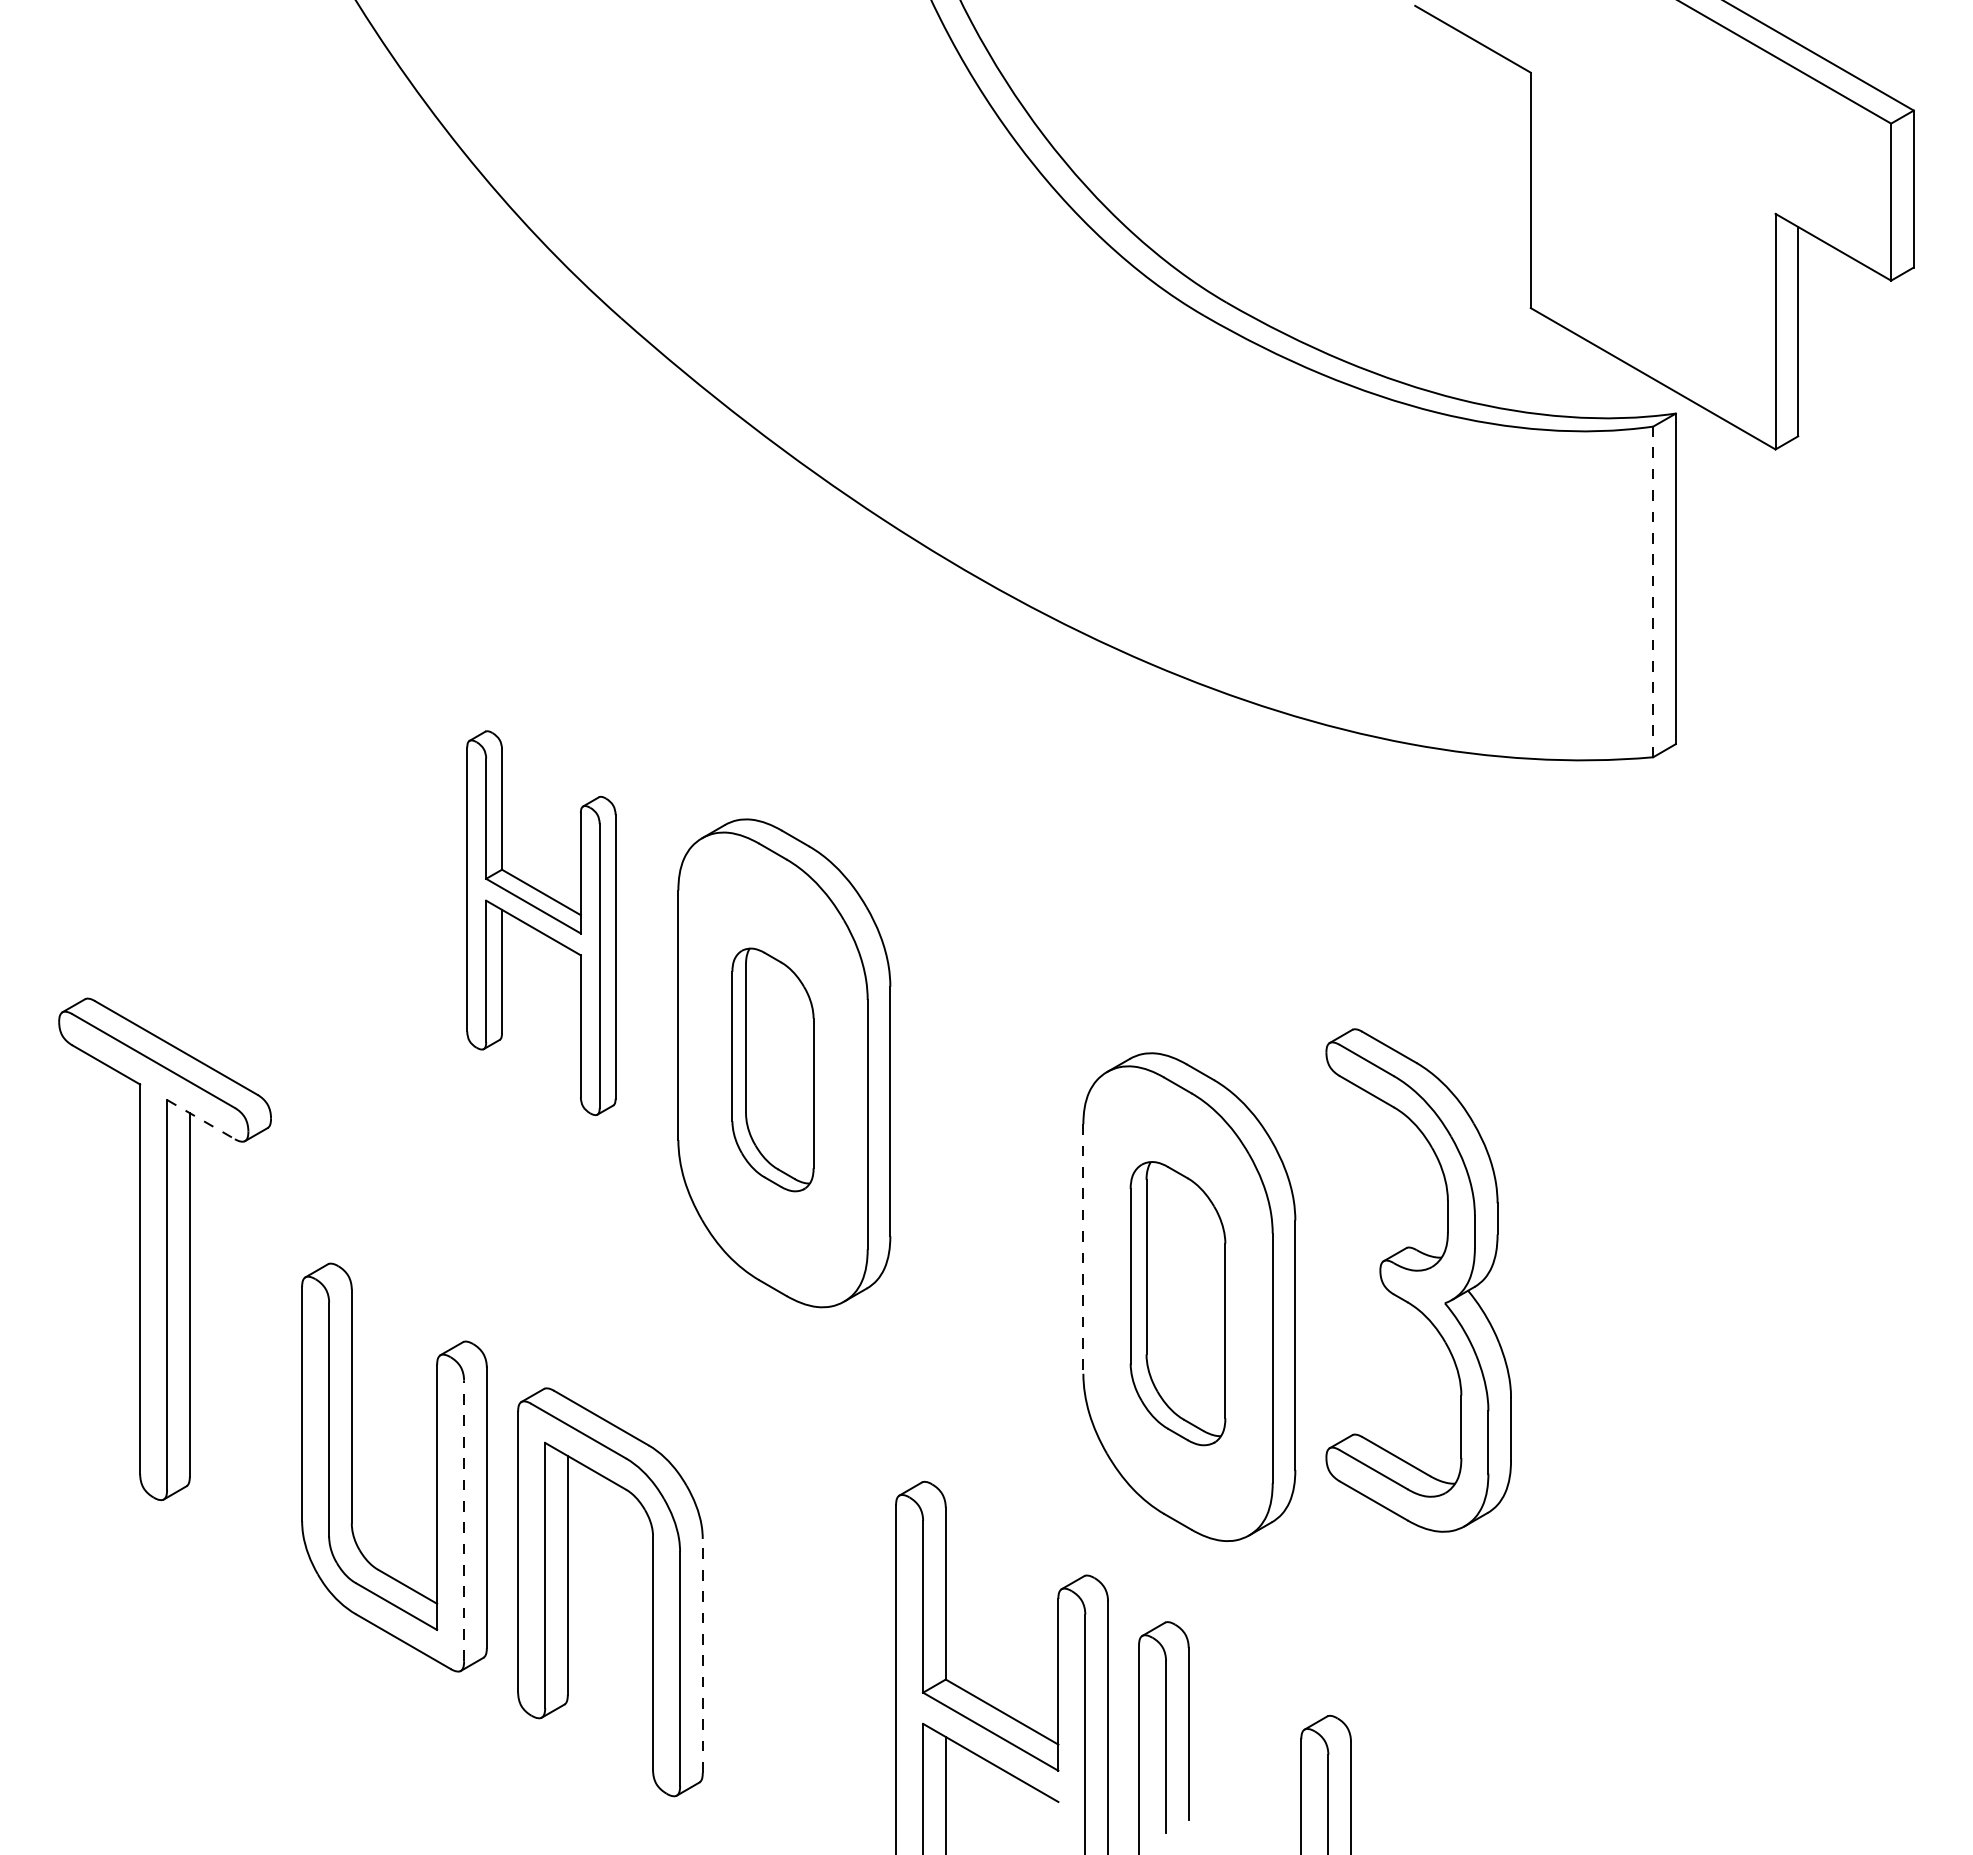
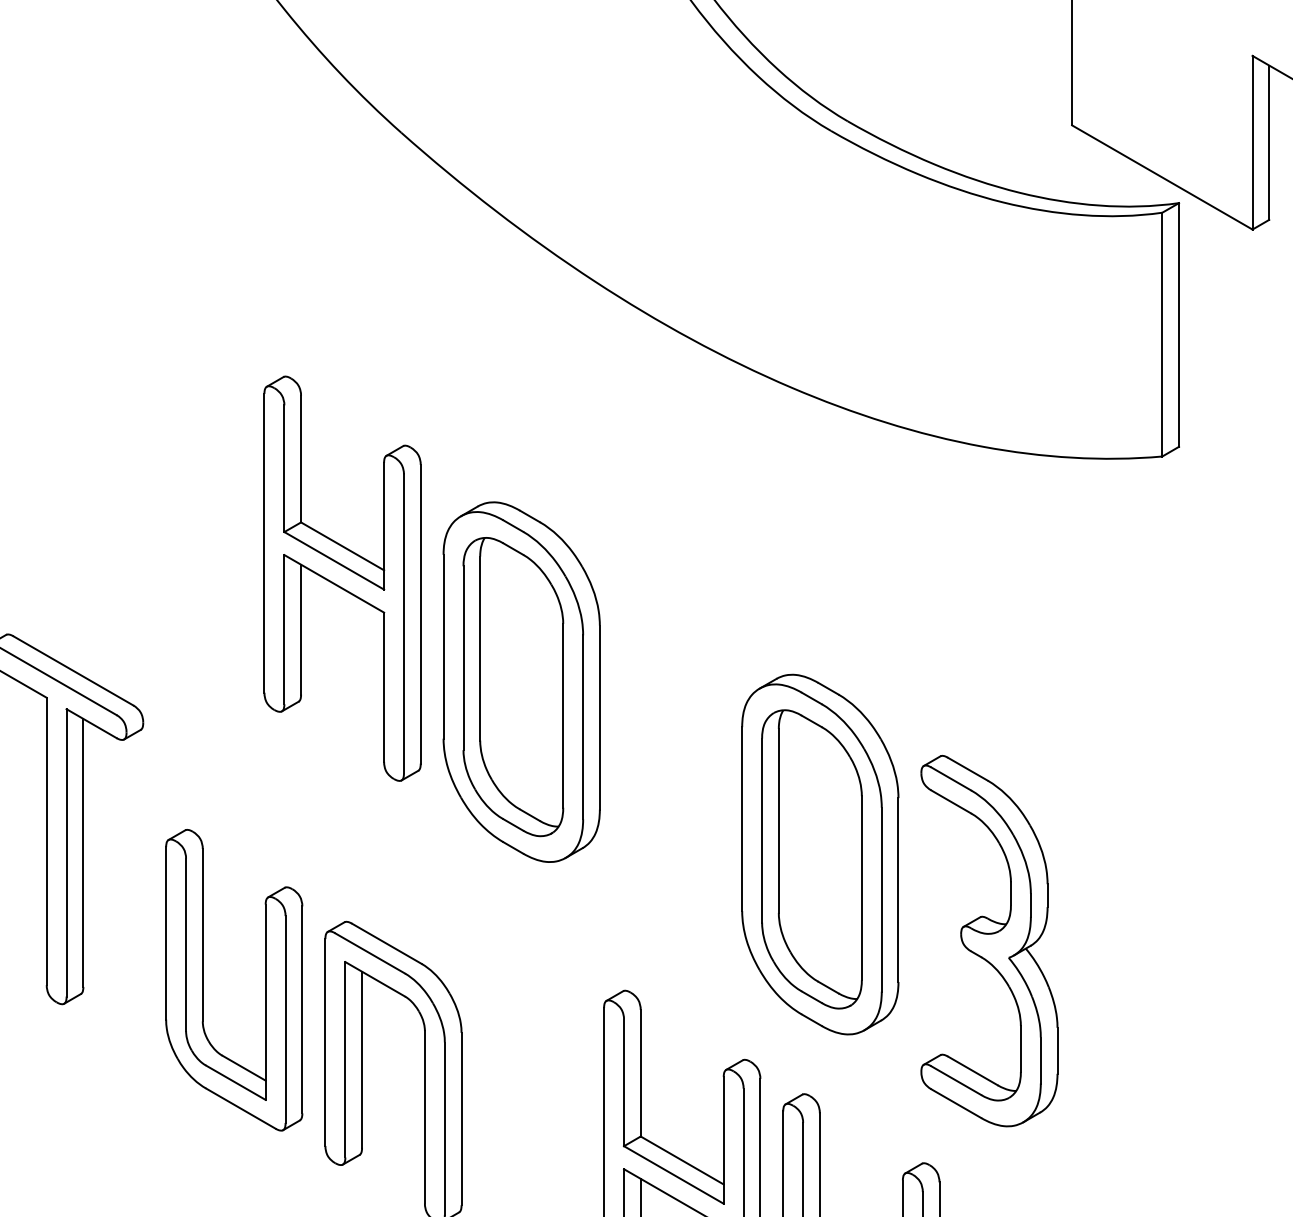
line: (1653, 591) -> (1162, 334), dashed -> solid
part: (541, 923) -> (342, 579), size x1.43
part: (772, 1069) -> (512, 686), size x1.67
line: (201, 1119) -> (91, 723), dashed -> solid
line: (1083, 1249) -> (742, 819), dashed -> solid
part: (1418, 1280) -> (989, 941), moved
part: (1177, 1303) -> (811, 859), size x1.43
line: (464, 1520) -> (285, 1019), dashed -> solid
line: (702, 1655) -> (461, 1118), dashed -> solid

